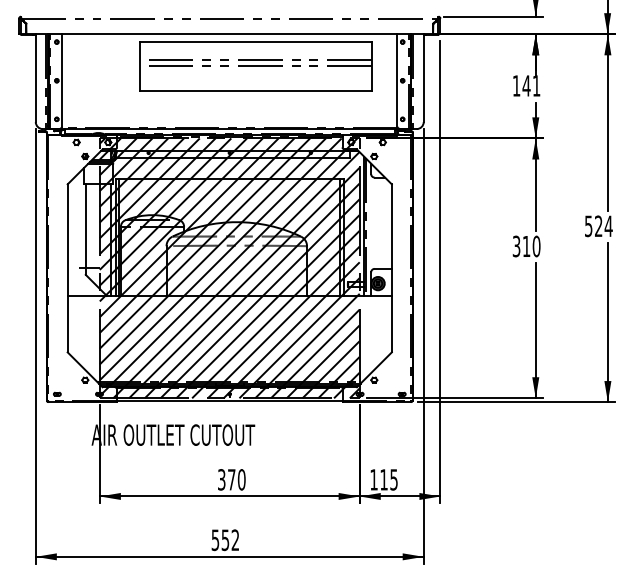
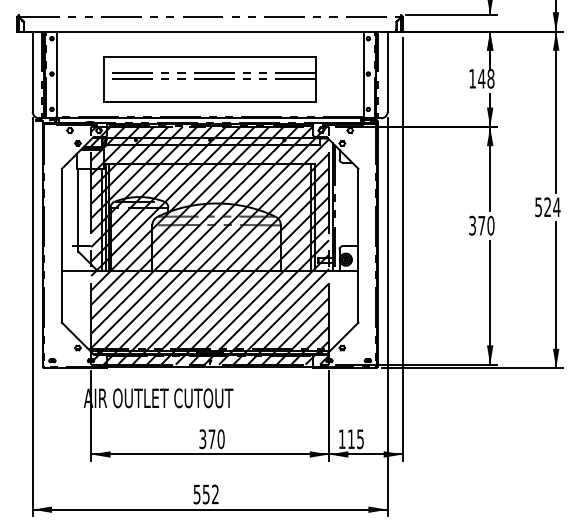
part: (255, 67) -> (209, 79), moved
text: (536, 85) -> (490, 78), 141 -> 148
text: (526, 246) -> (481, 225), 310 -> 370

